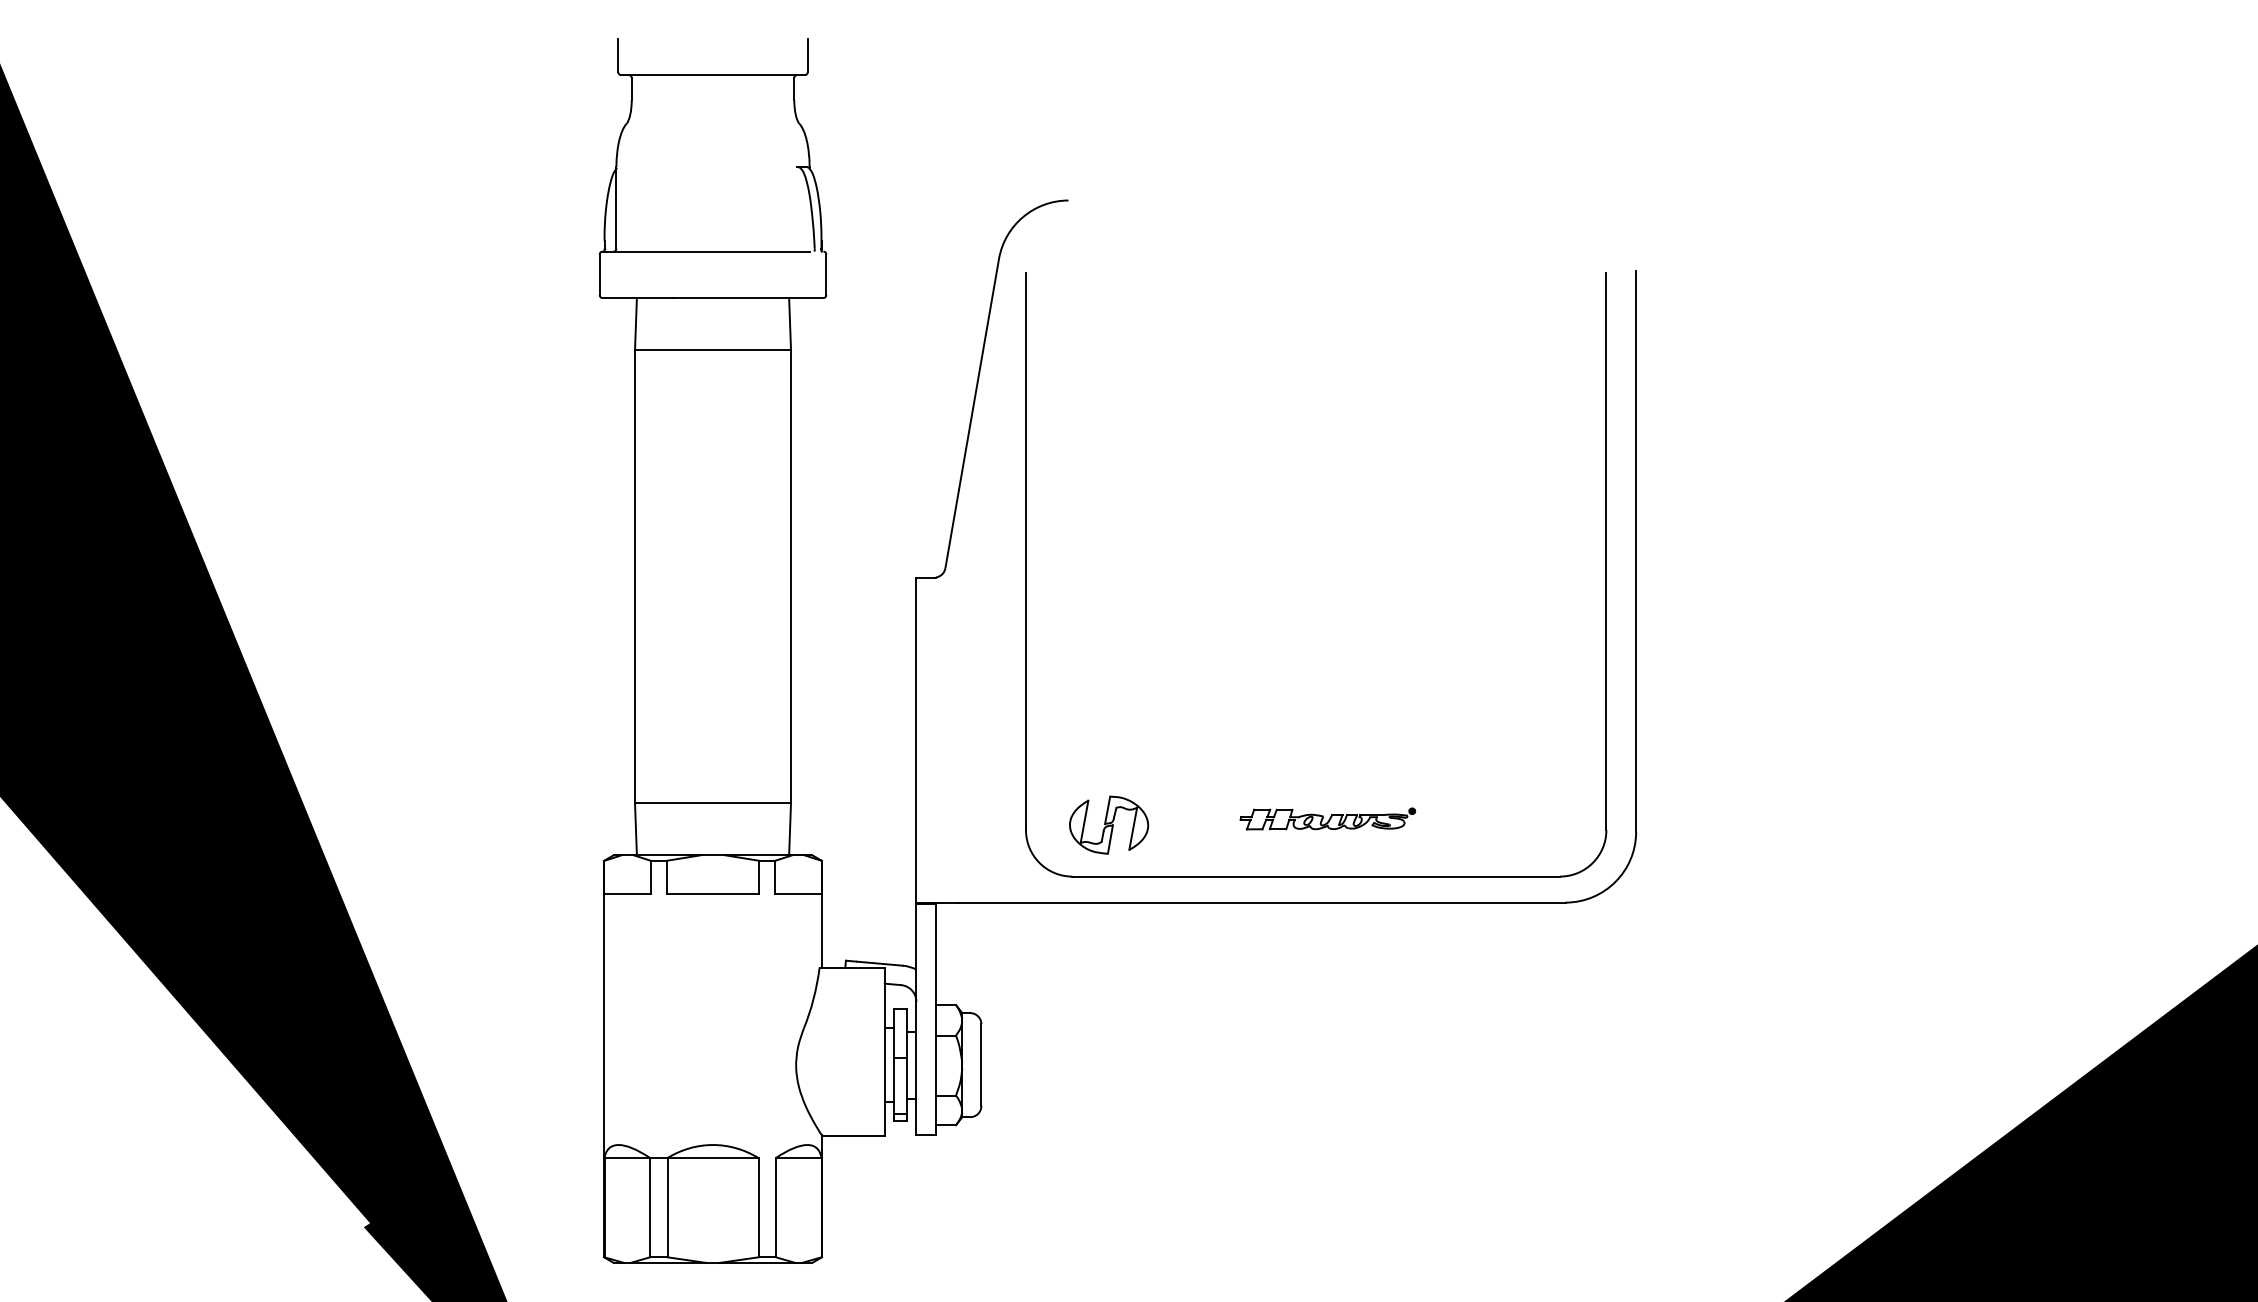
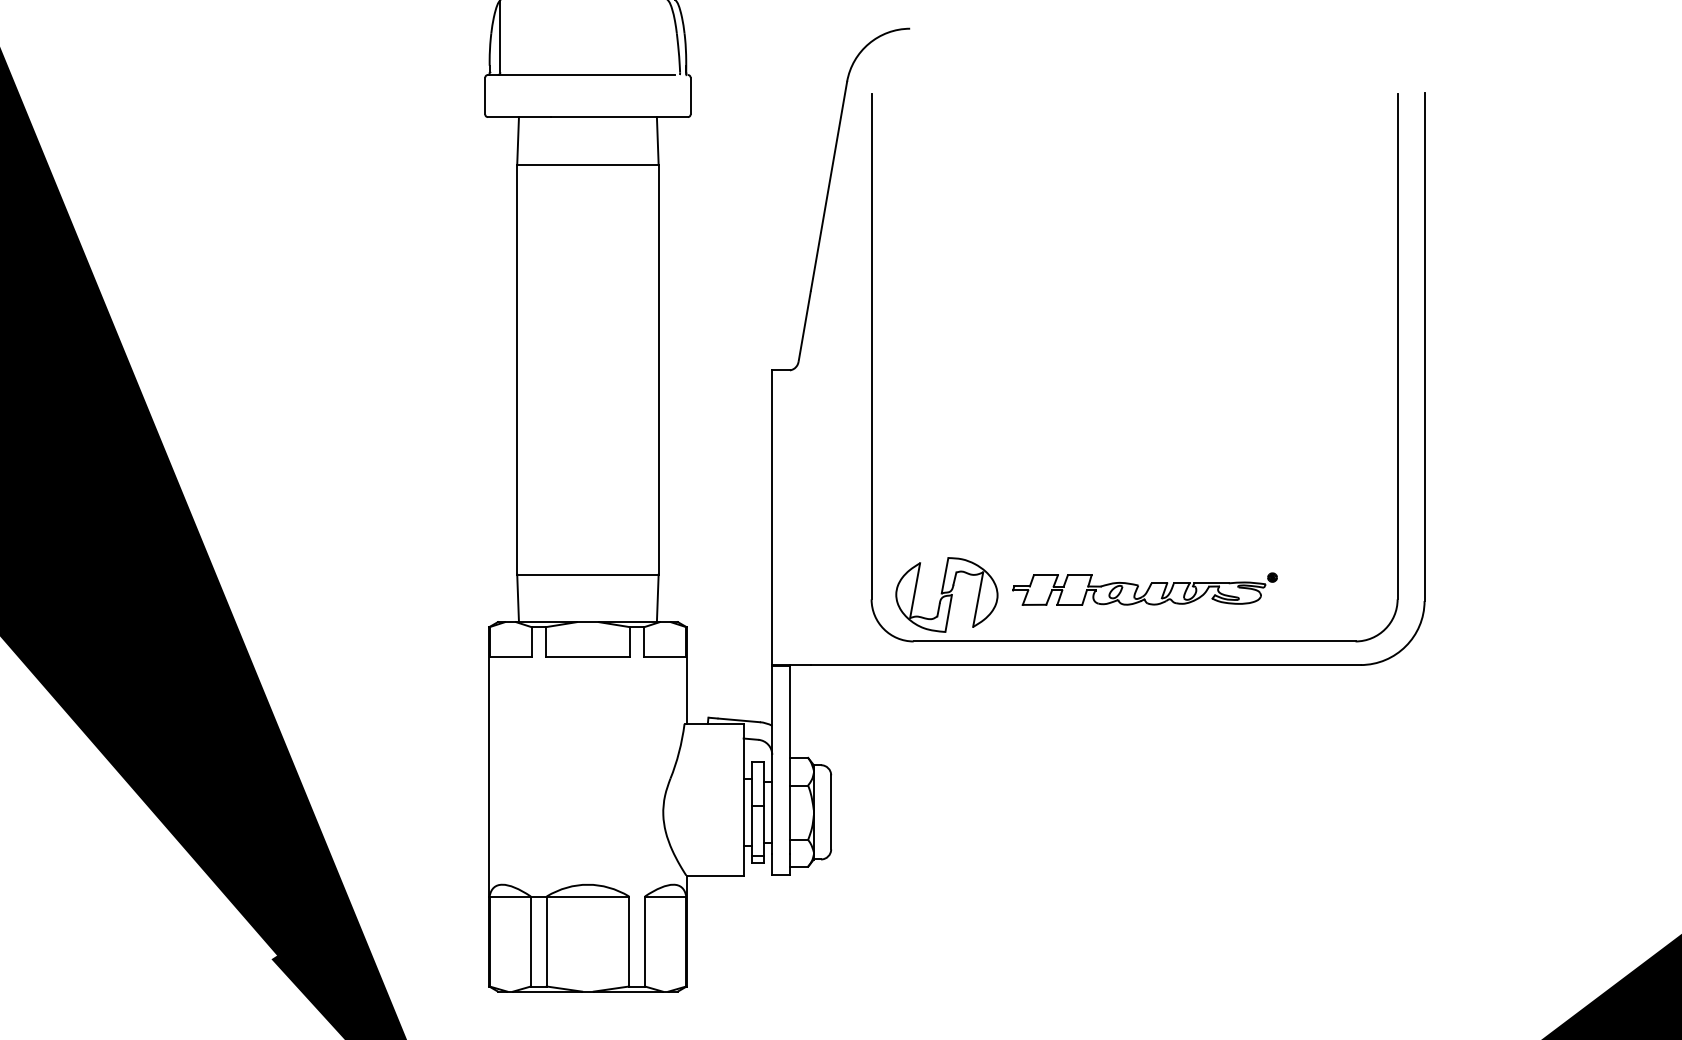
part: (1327, 818) -> (1144, 588), size x1.67
part: (1108, 824) -> (946, 594), size x1.43

